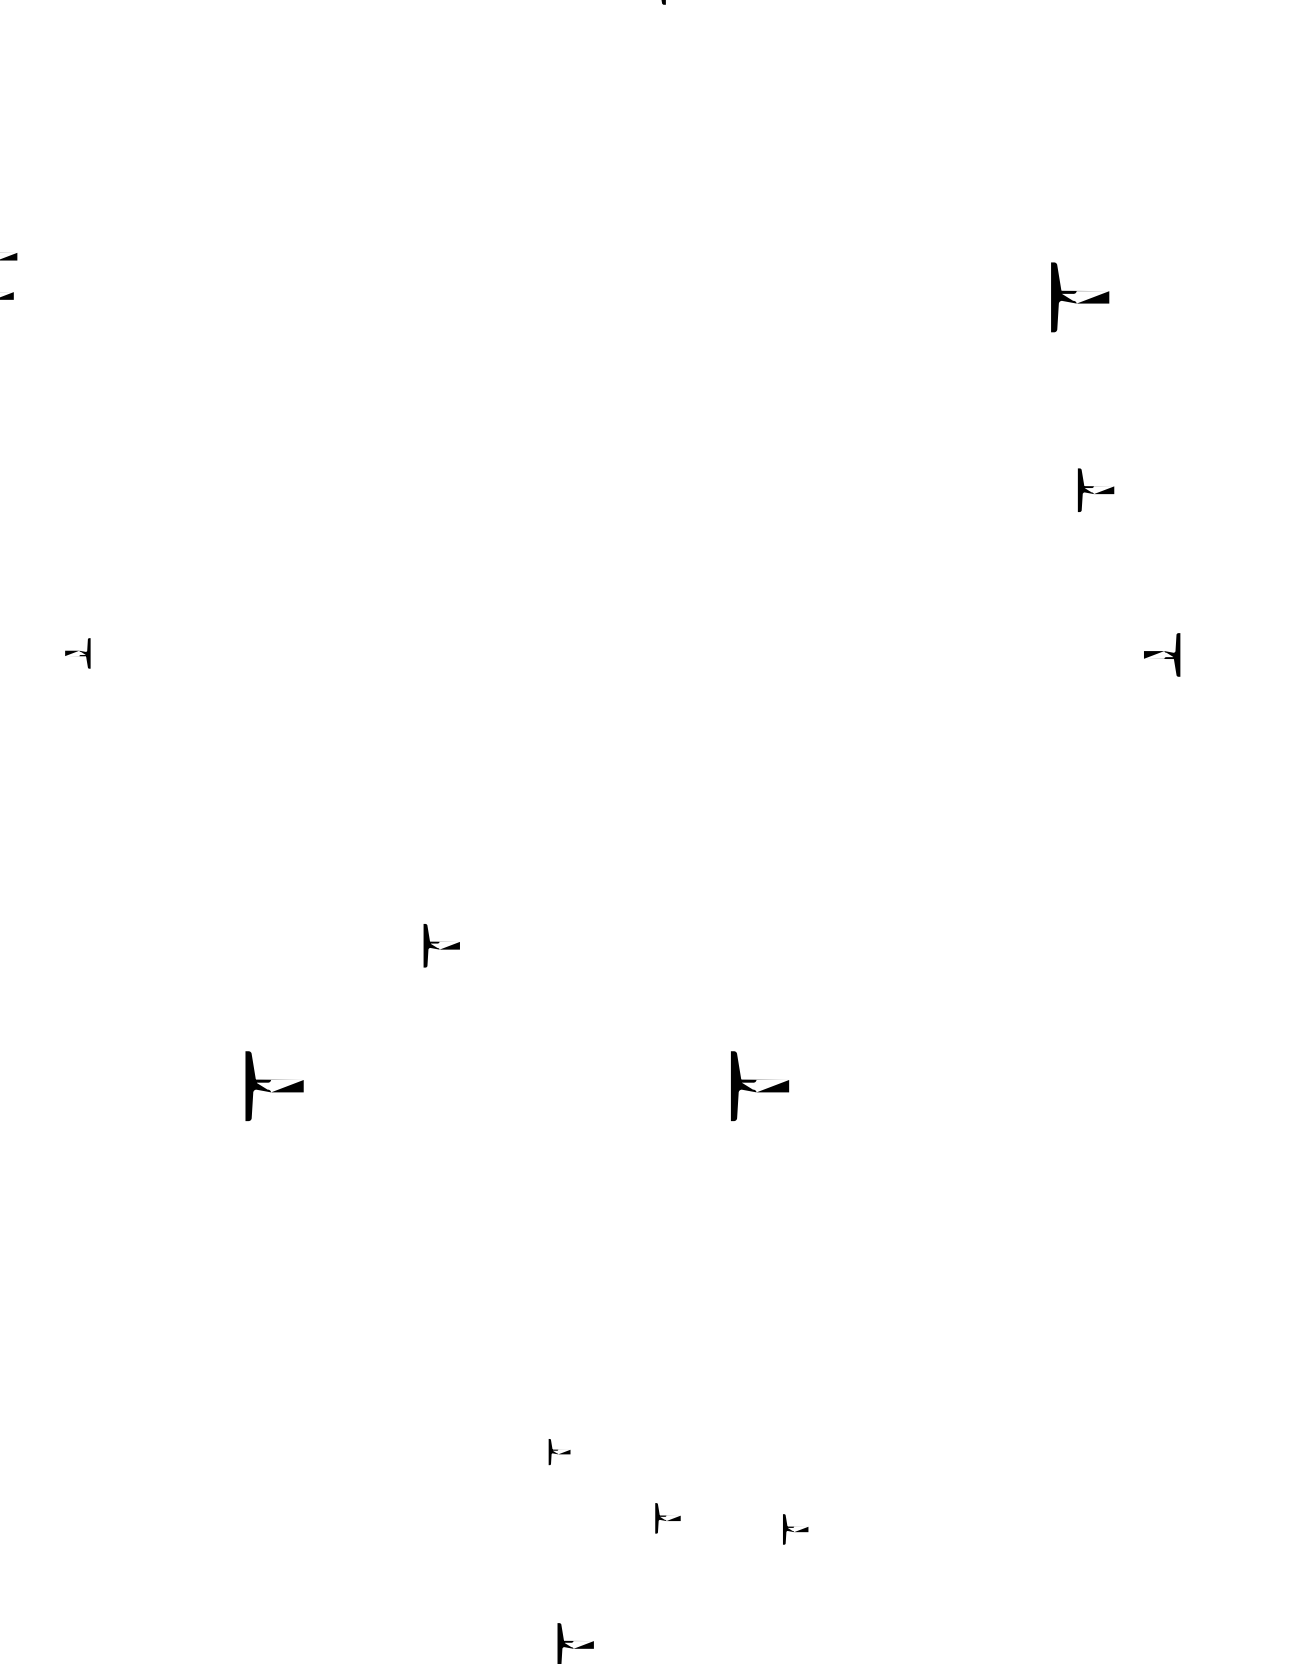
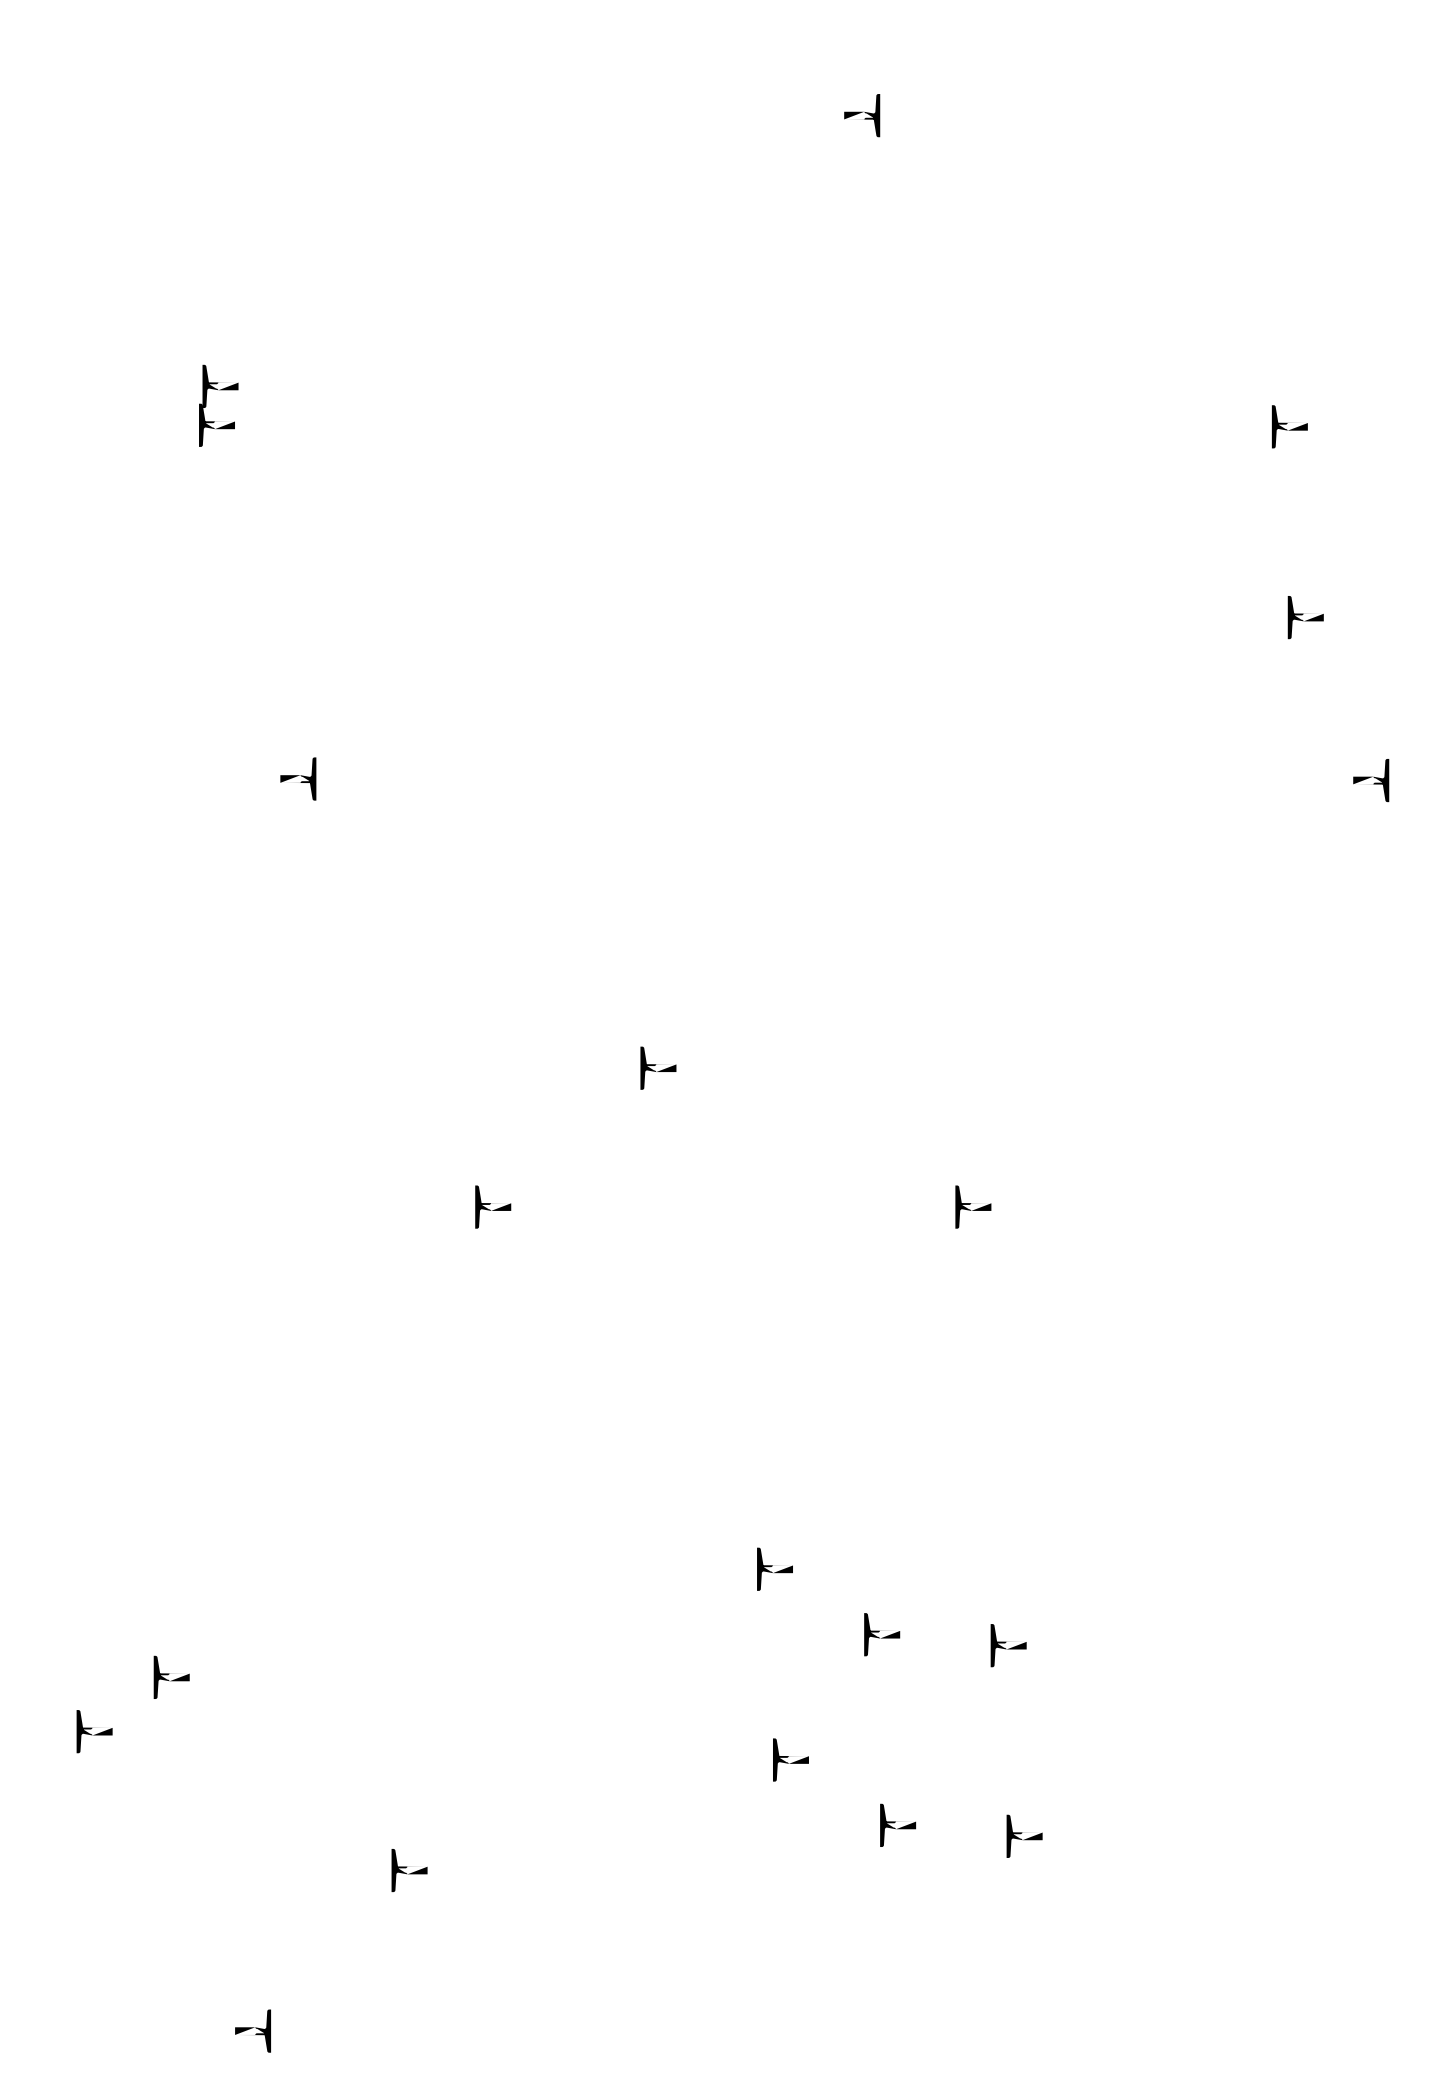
part: (1079, 297) -> (1289, 426), size x0.62
part: (77, 652) -> (298, 778), size x1.43
part: (275, 1085) -> (493, 1206), size x0.62
part: (760, 1085) -> (973, 1206), size x0.62
part: (559, 1451) -> (774, 1568), size x1.67
part: (668, 1518) -> (882, 1634), size x1.43
part: (795, 1529) -> (1008, 1645), size x1.43

